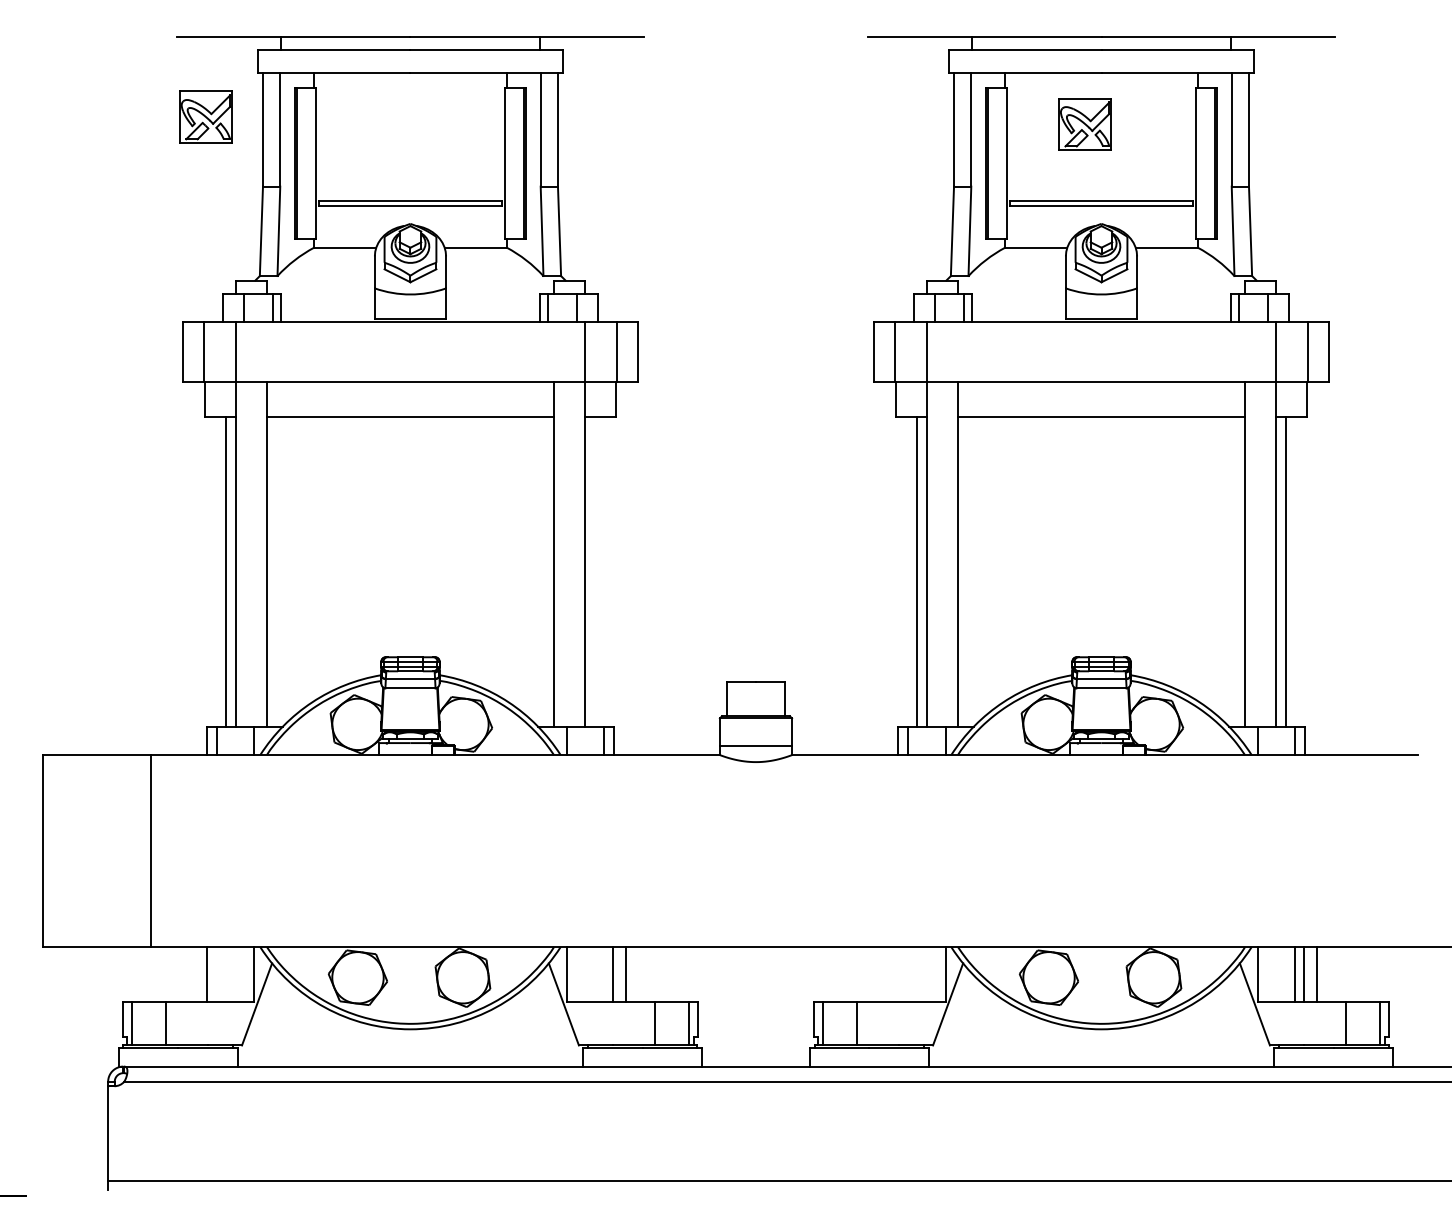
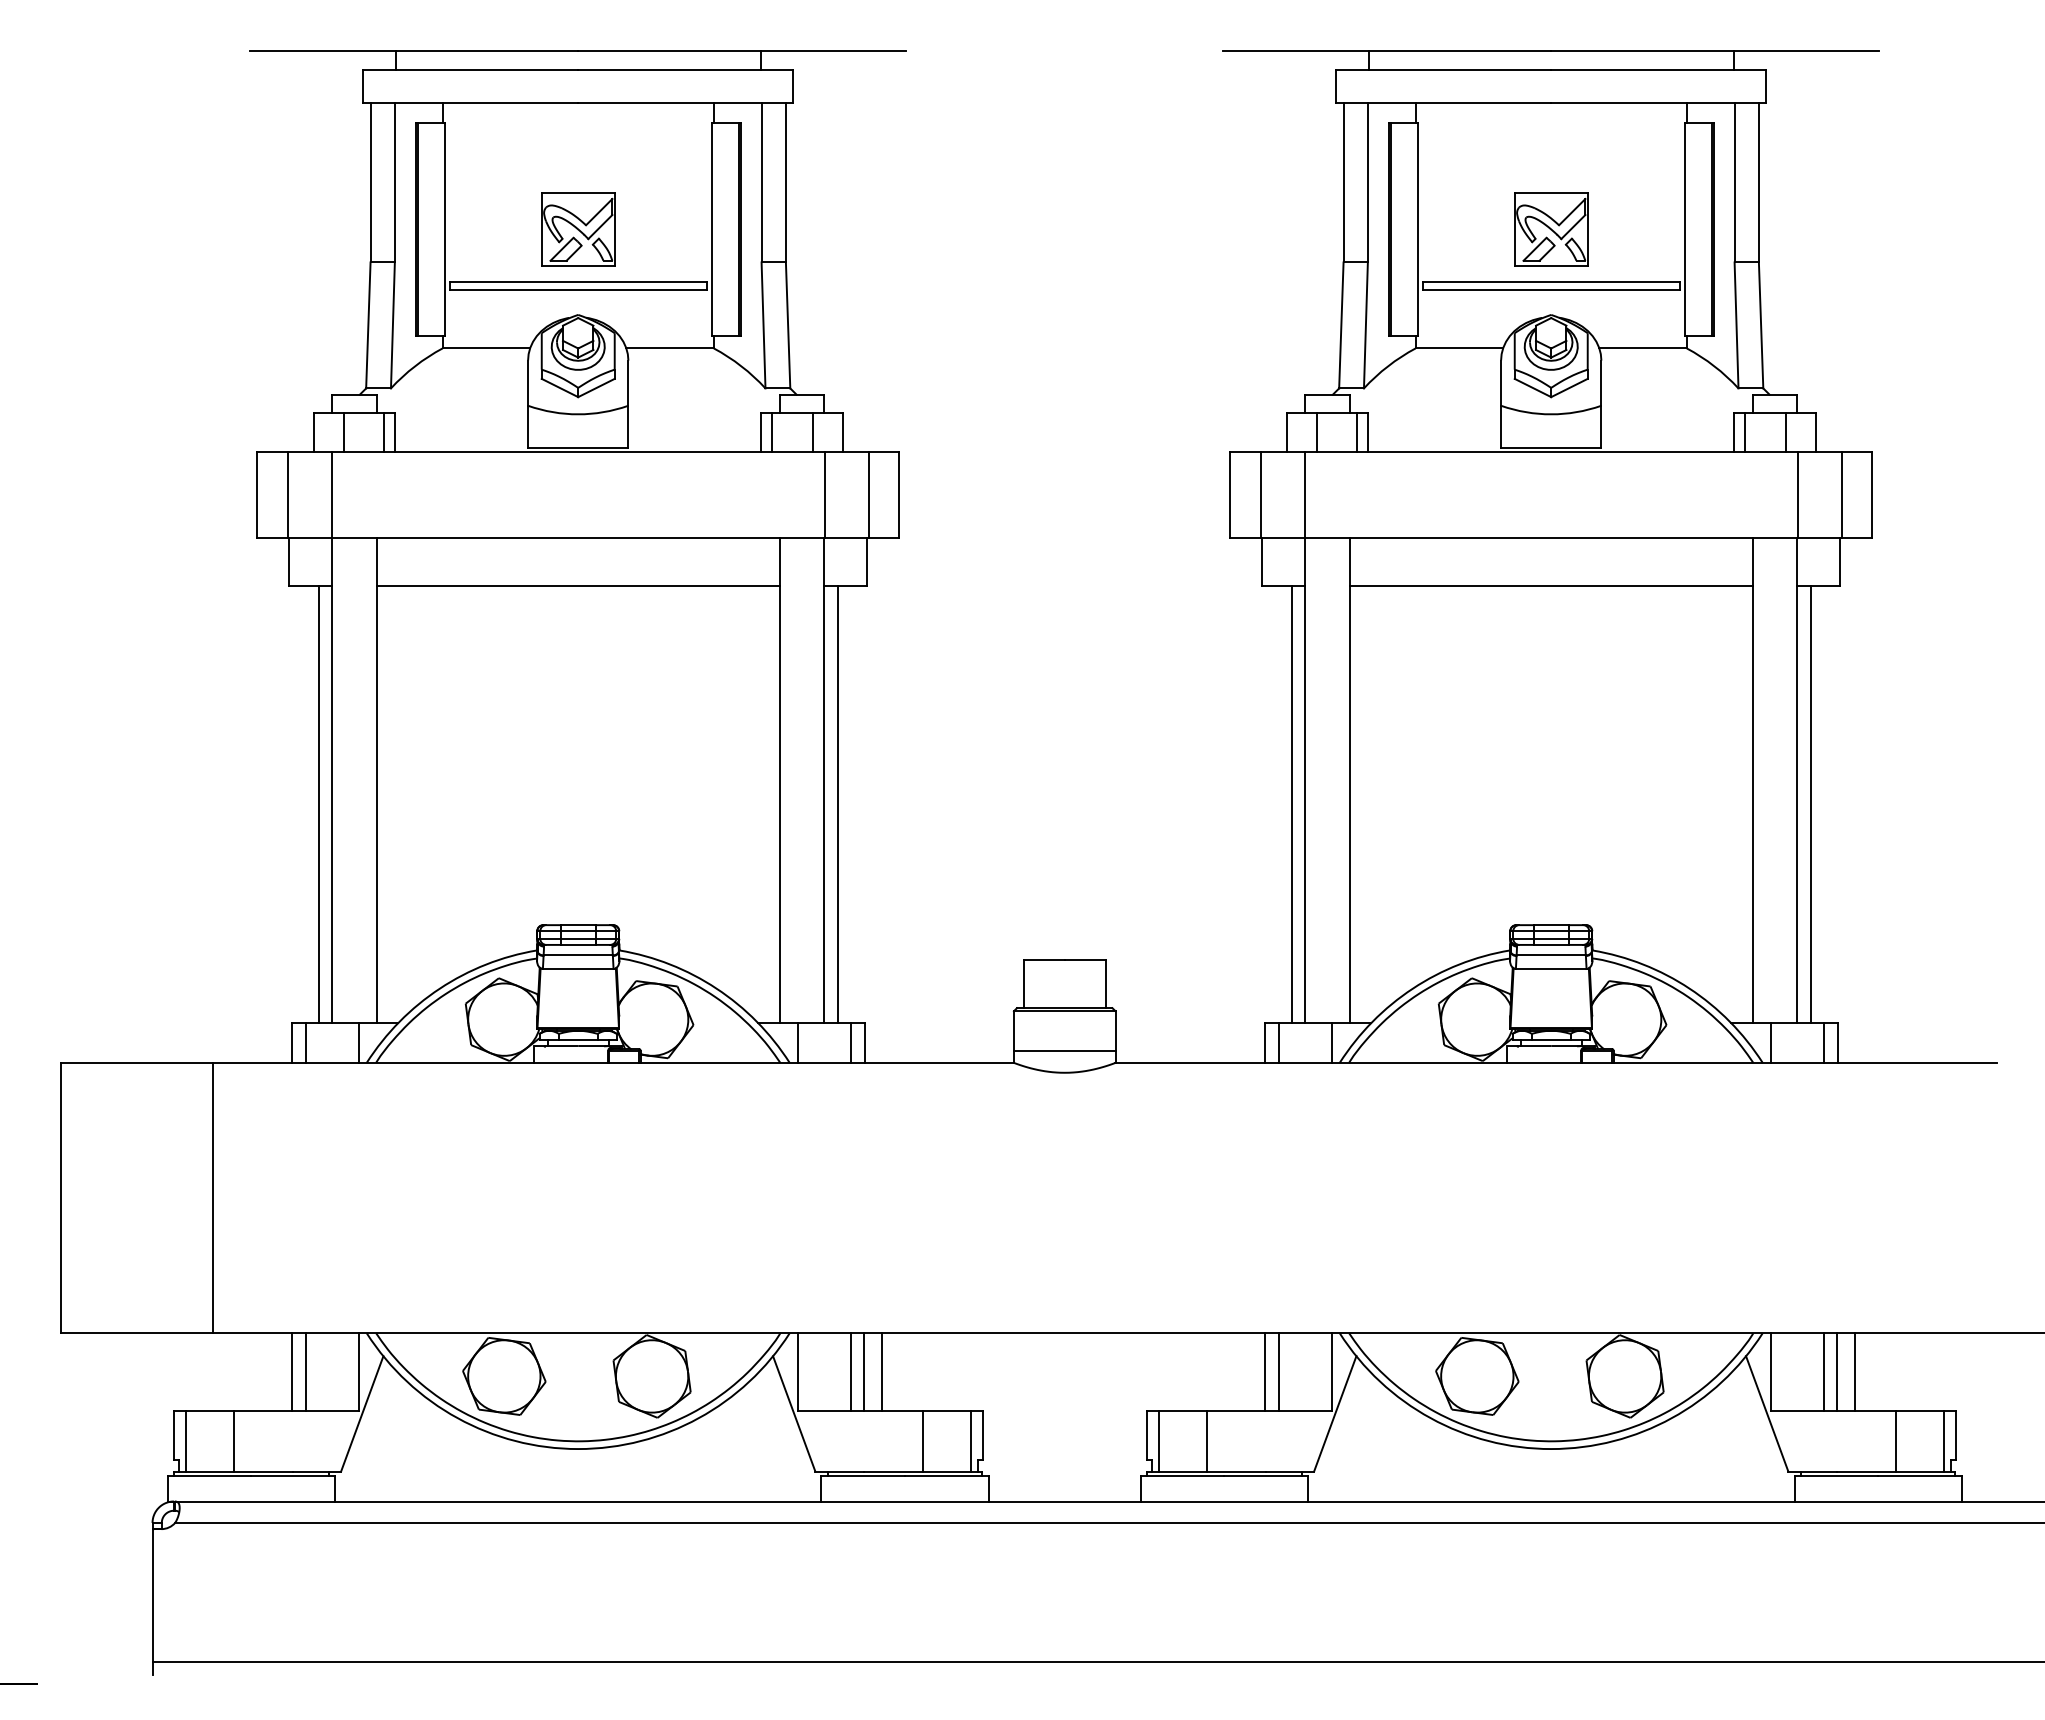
part: (206, 117) -> (578, 229), moved
part: (1085, 124) -> (1551, 229), moved
line: (594, 571) -> (837, 804), added
line: (216, 974) -> (305, 1371), added
line: (603, 974) -> (850, 1371), added
line: (897, 974) -> (1264, 1371), added
line: (907, 974) -> (1278, 1371), added

